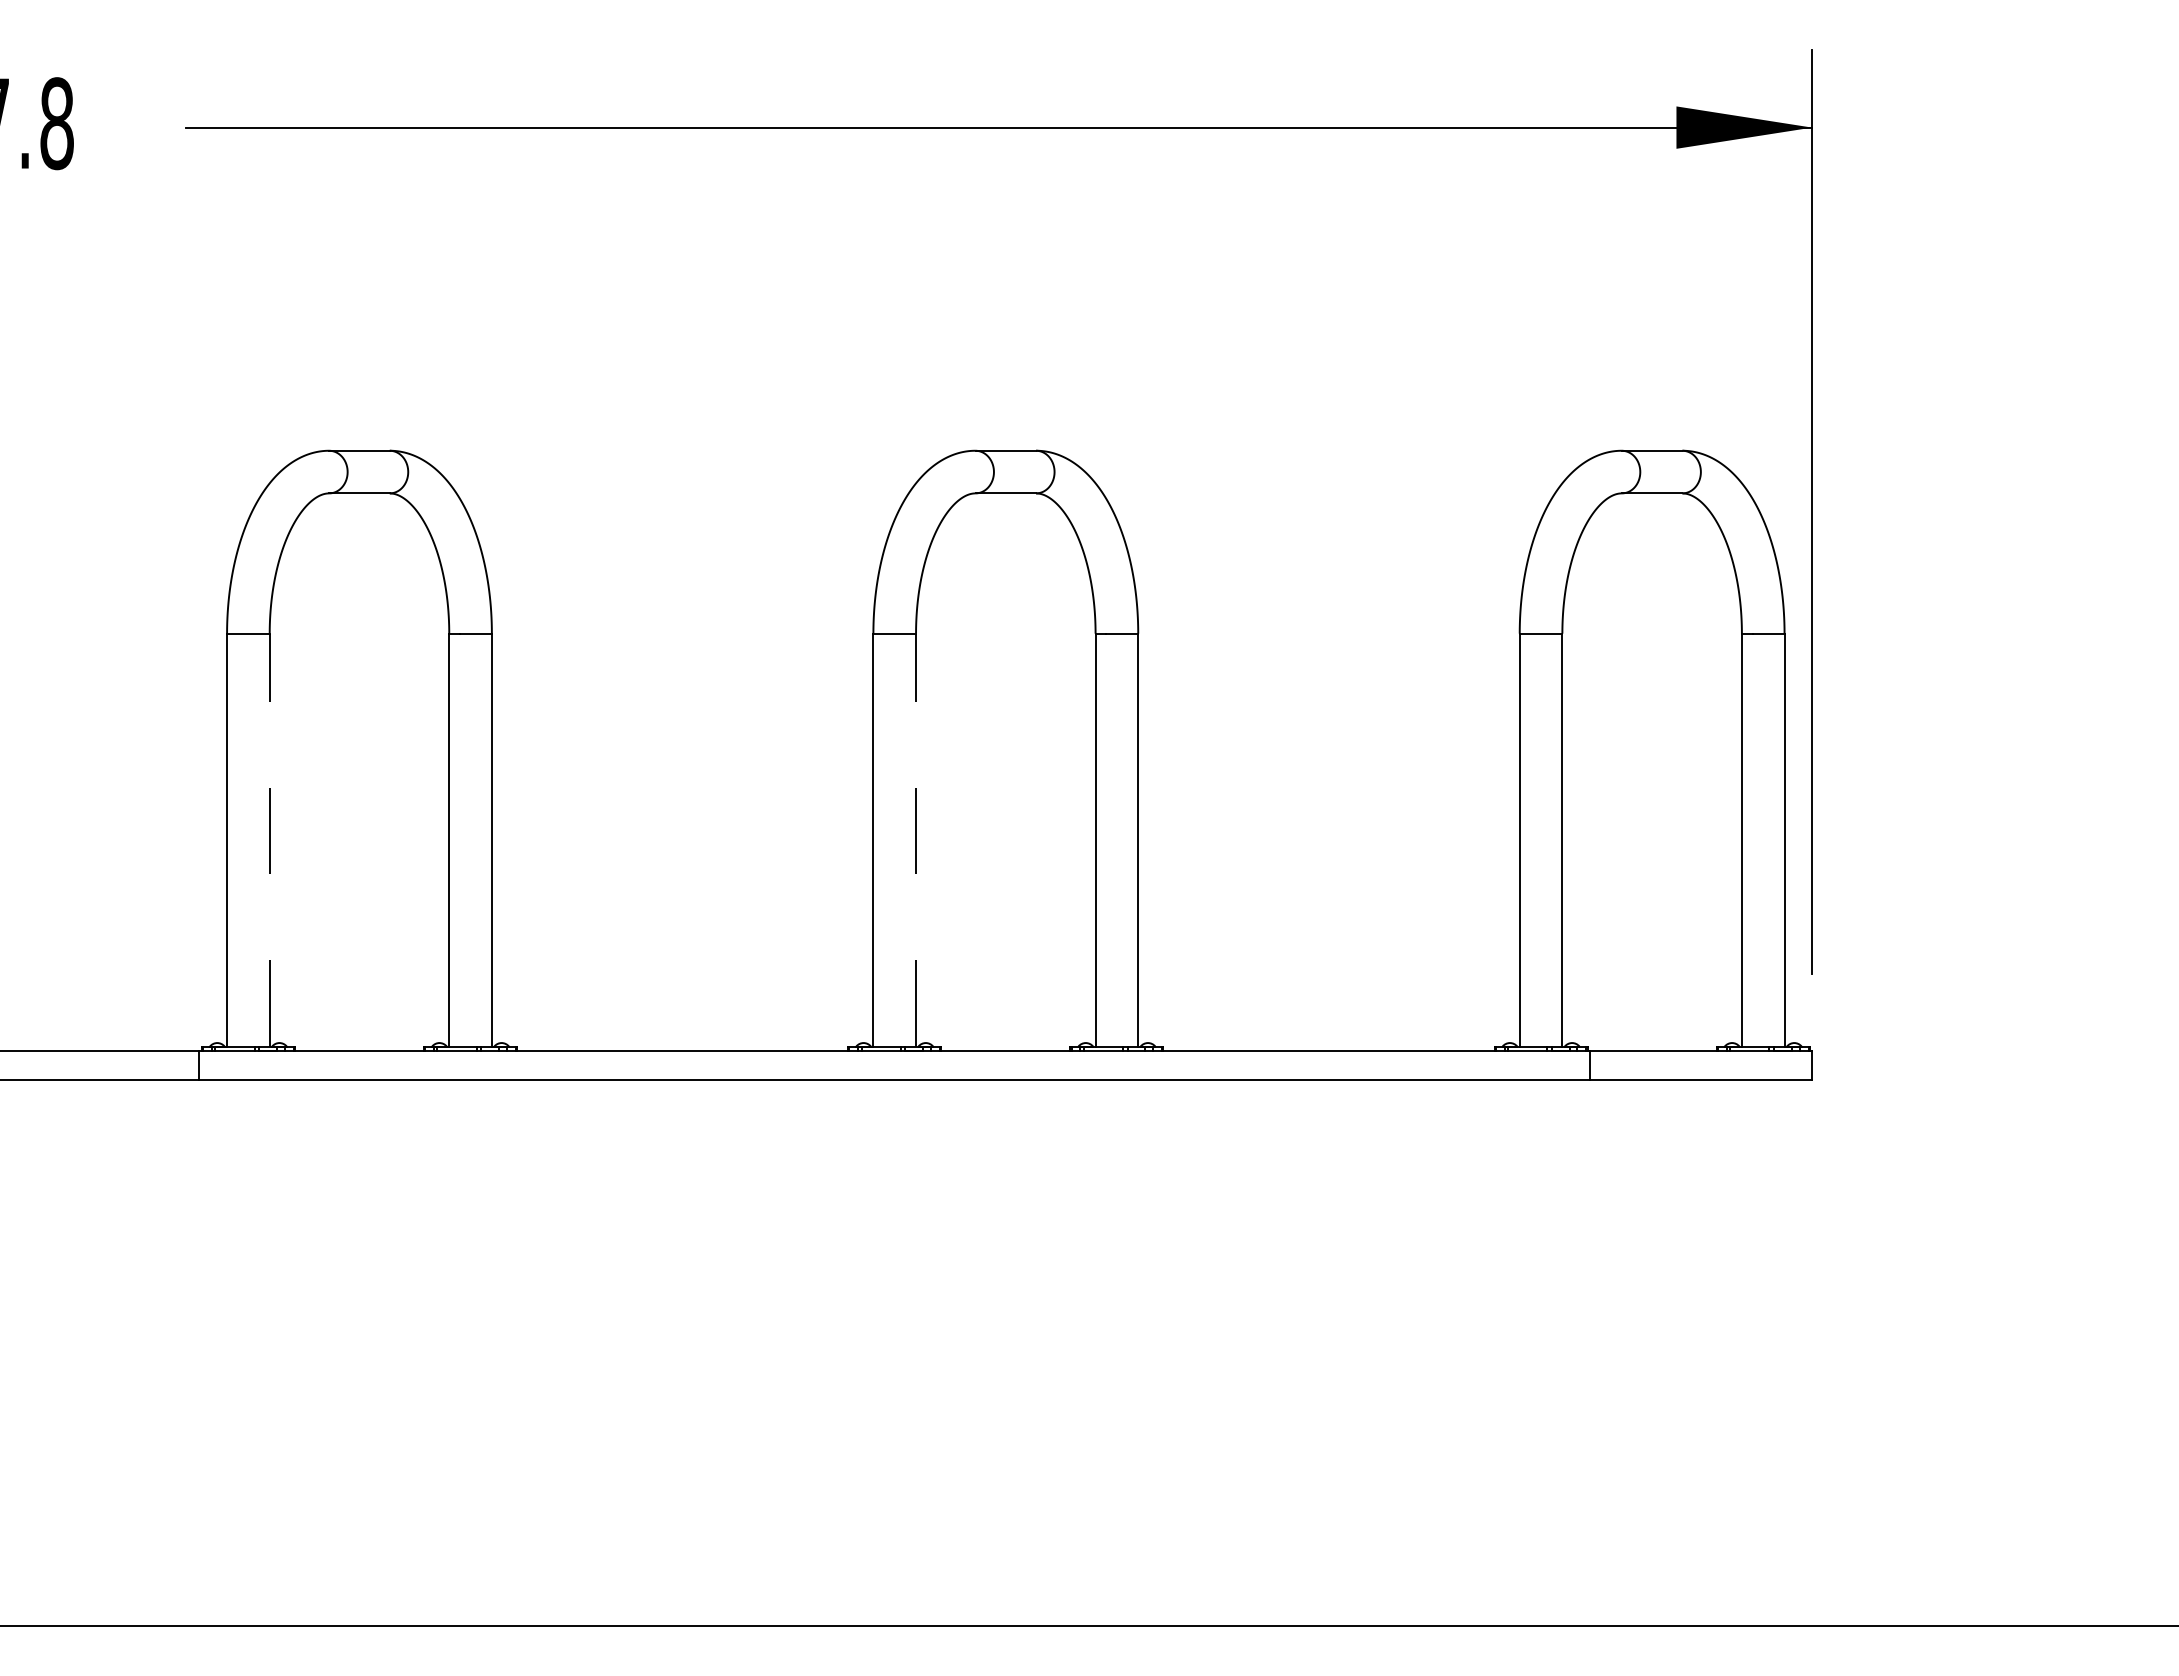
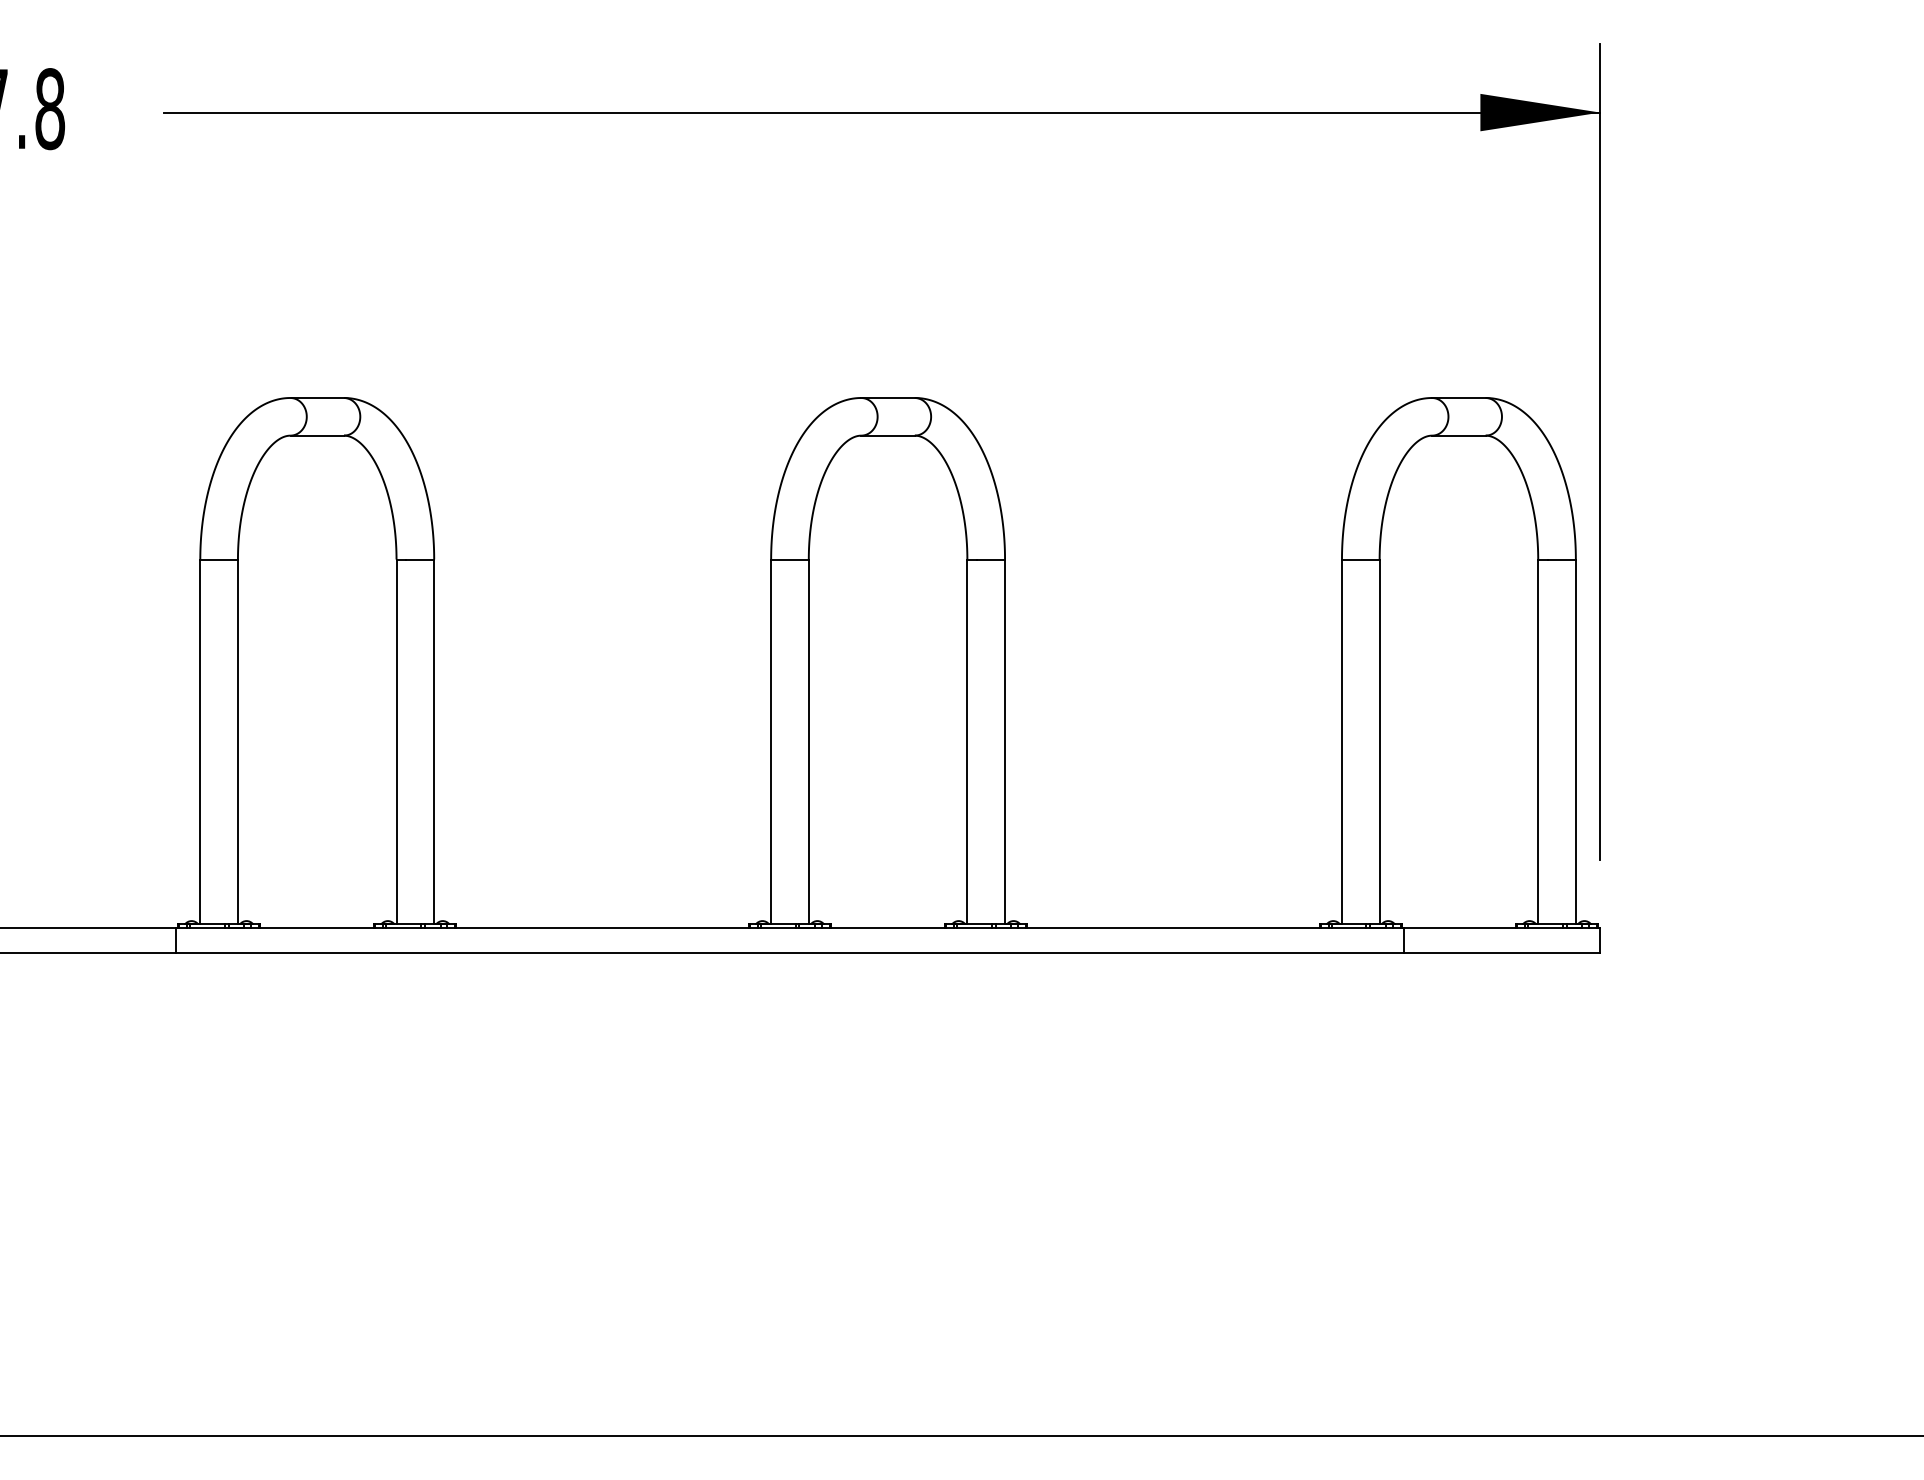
line: (269, 839) -> (237, 741), dashed -> solid
line: (916, 839) -> (809, 741), dashed -> solid

